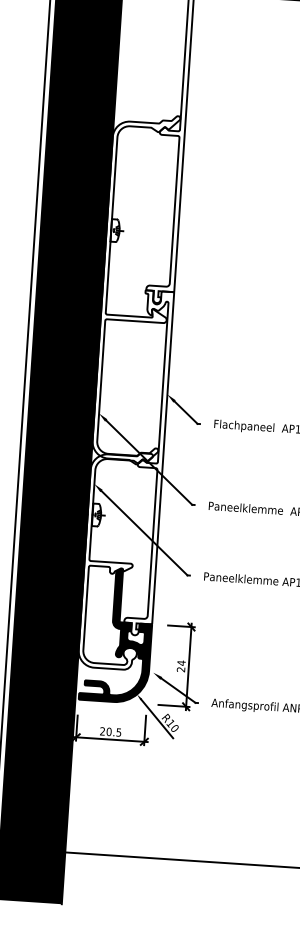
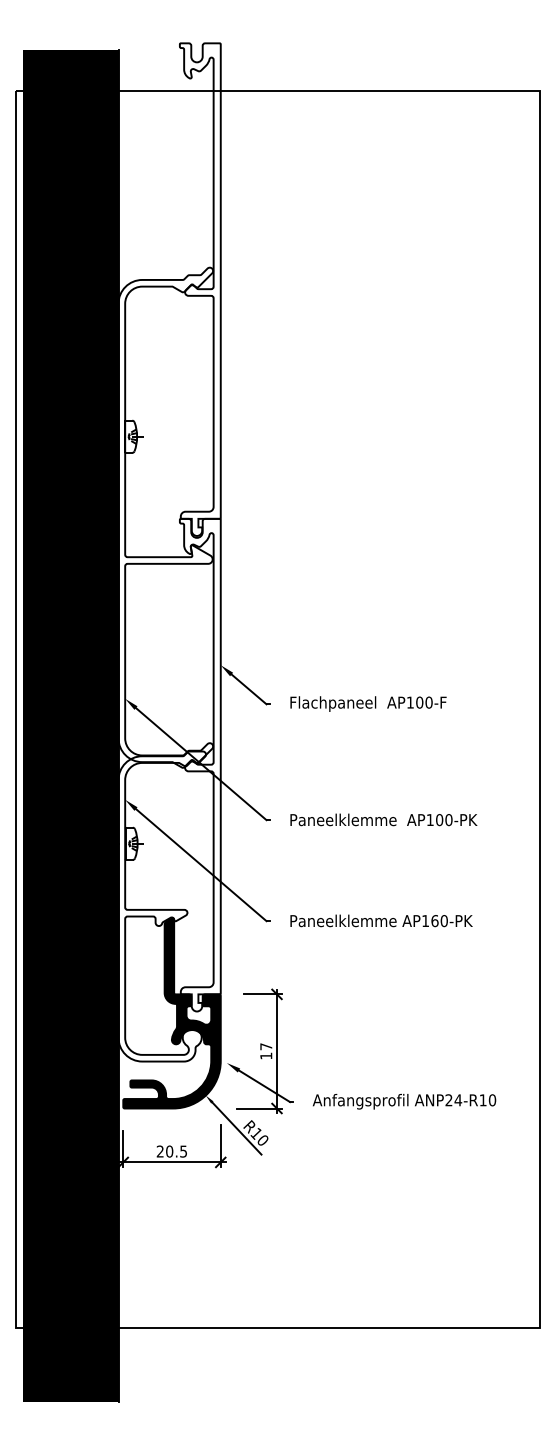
text: (181, 666) -> (266, 1051), 24 -> 17

